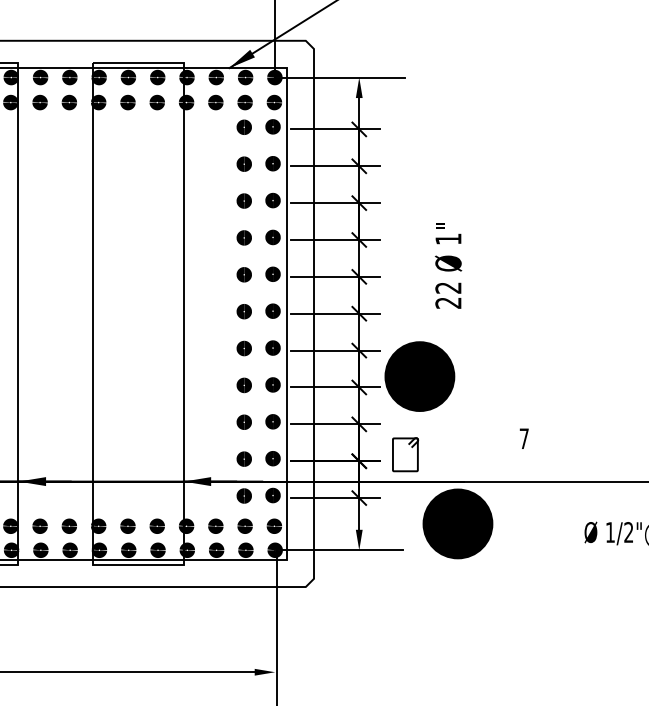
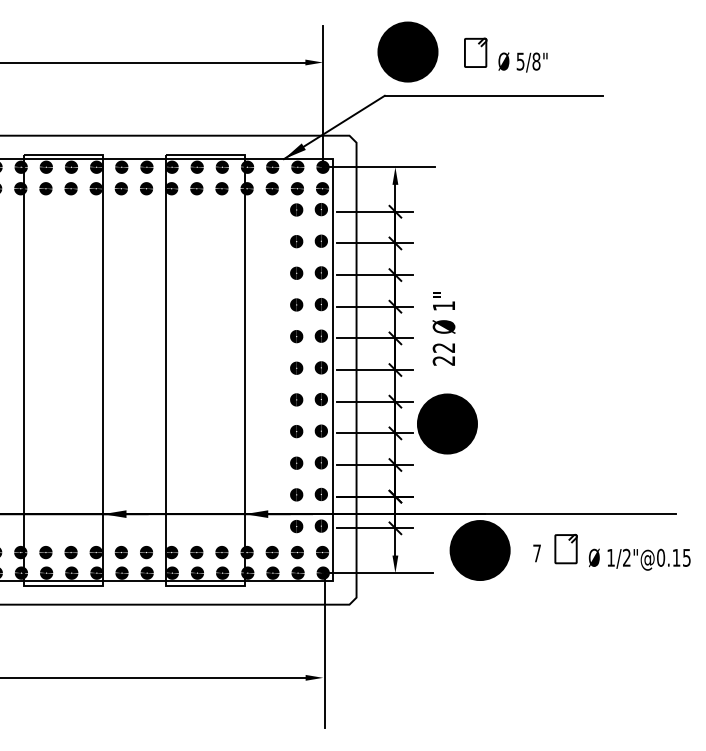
text: (447, 265) -> (443, 328), moved
text: (523, 438) -> (536, 553), moved
part: (404, 455) -> (565, 549), moved

